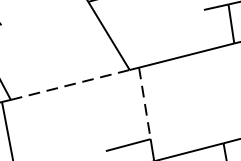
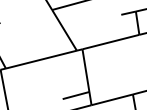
line: (70, 84) -> (41, 59), dashed -> solid
line: (144, 103) -> (85, 70), dashed -> solid

